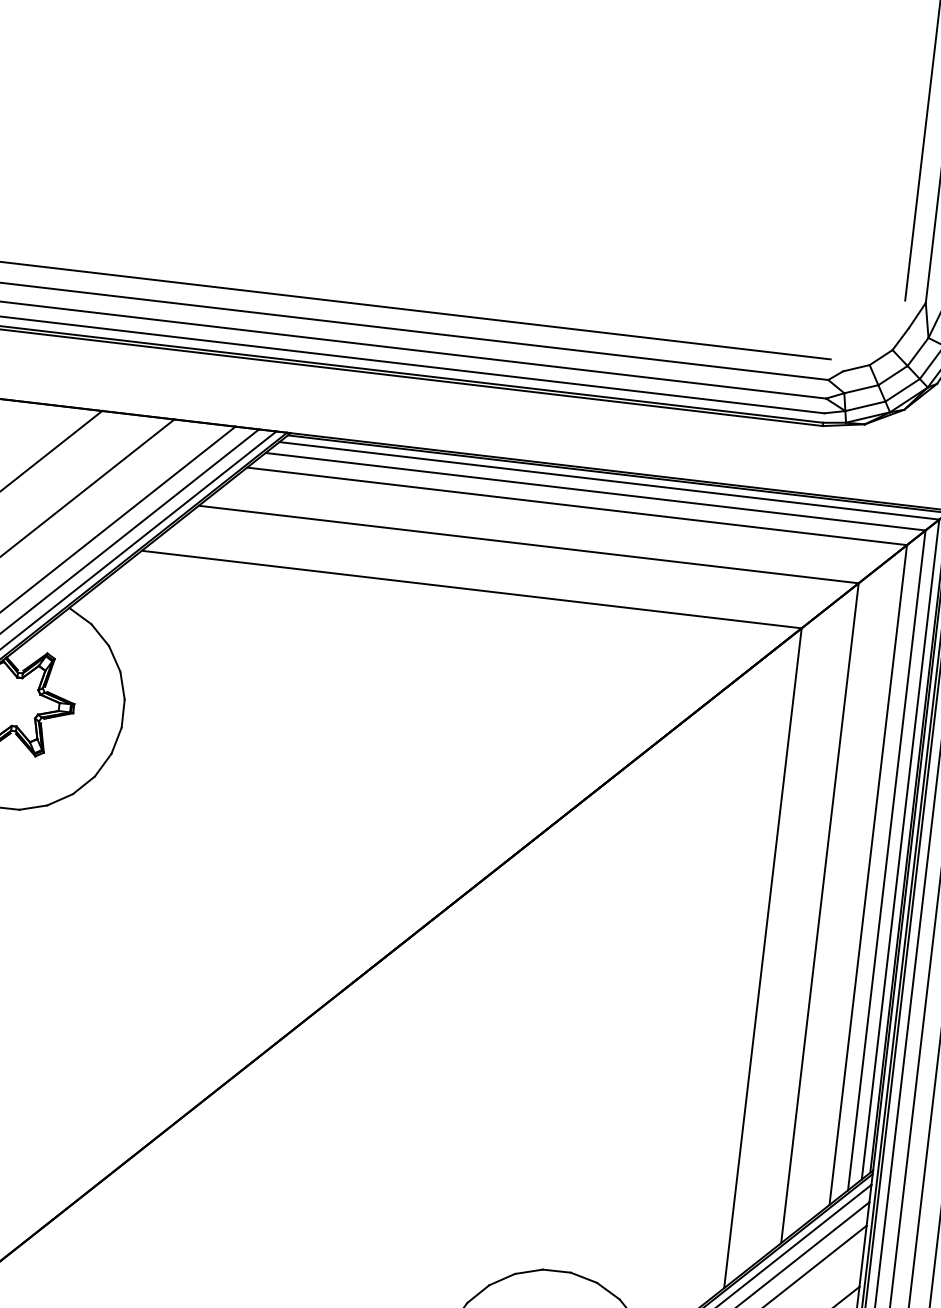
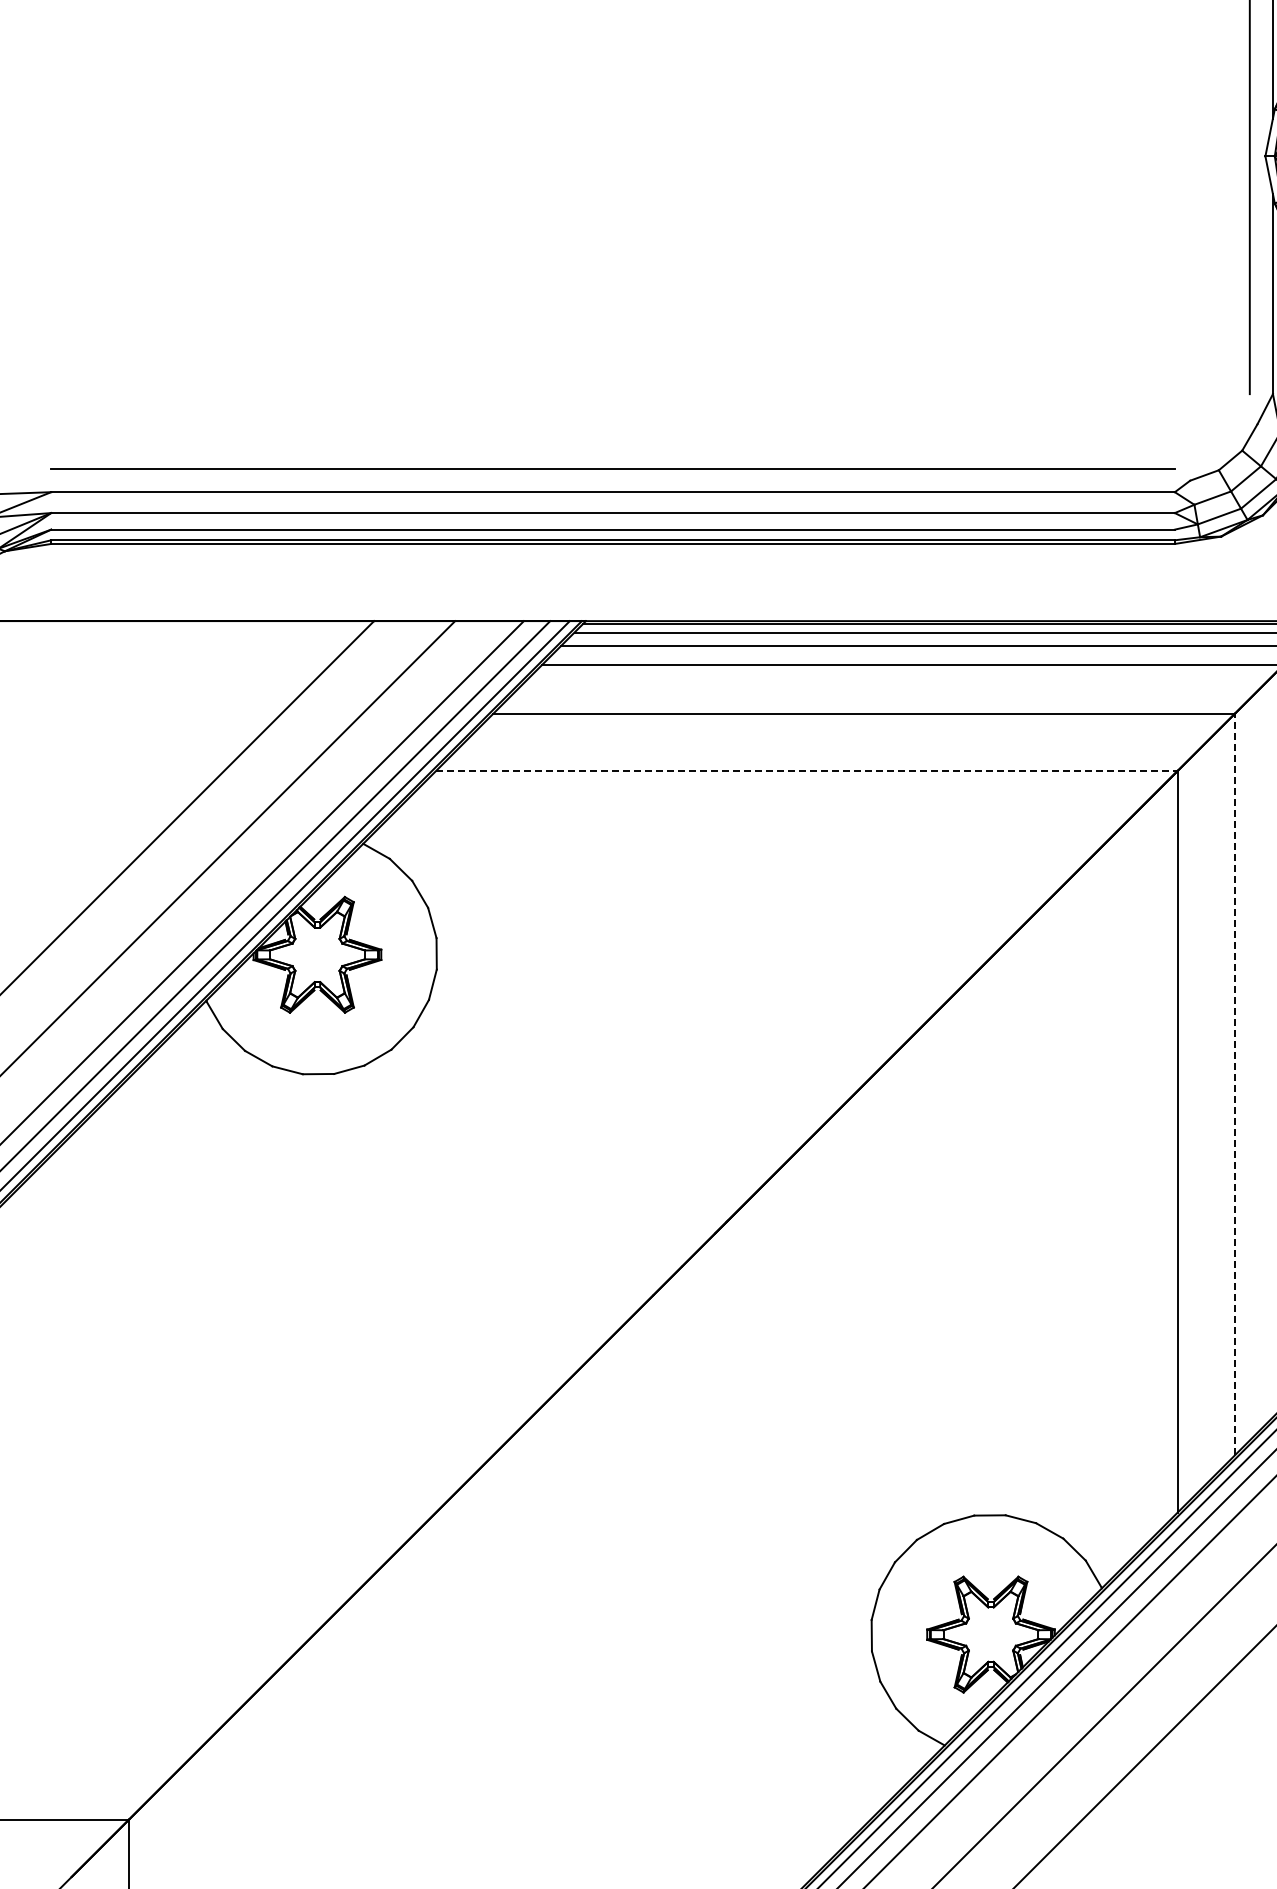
line: (471, 589) -> (806, 770), solid -> dashed
line: (820, 913) -> (1235, 1084), solid -> dashed

